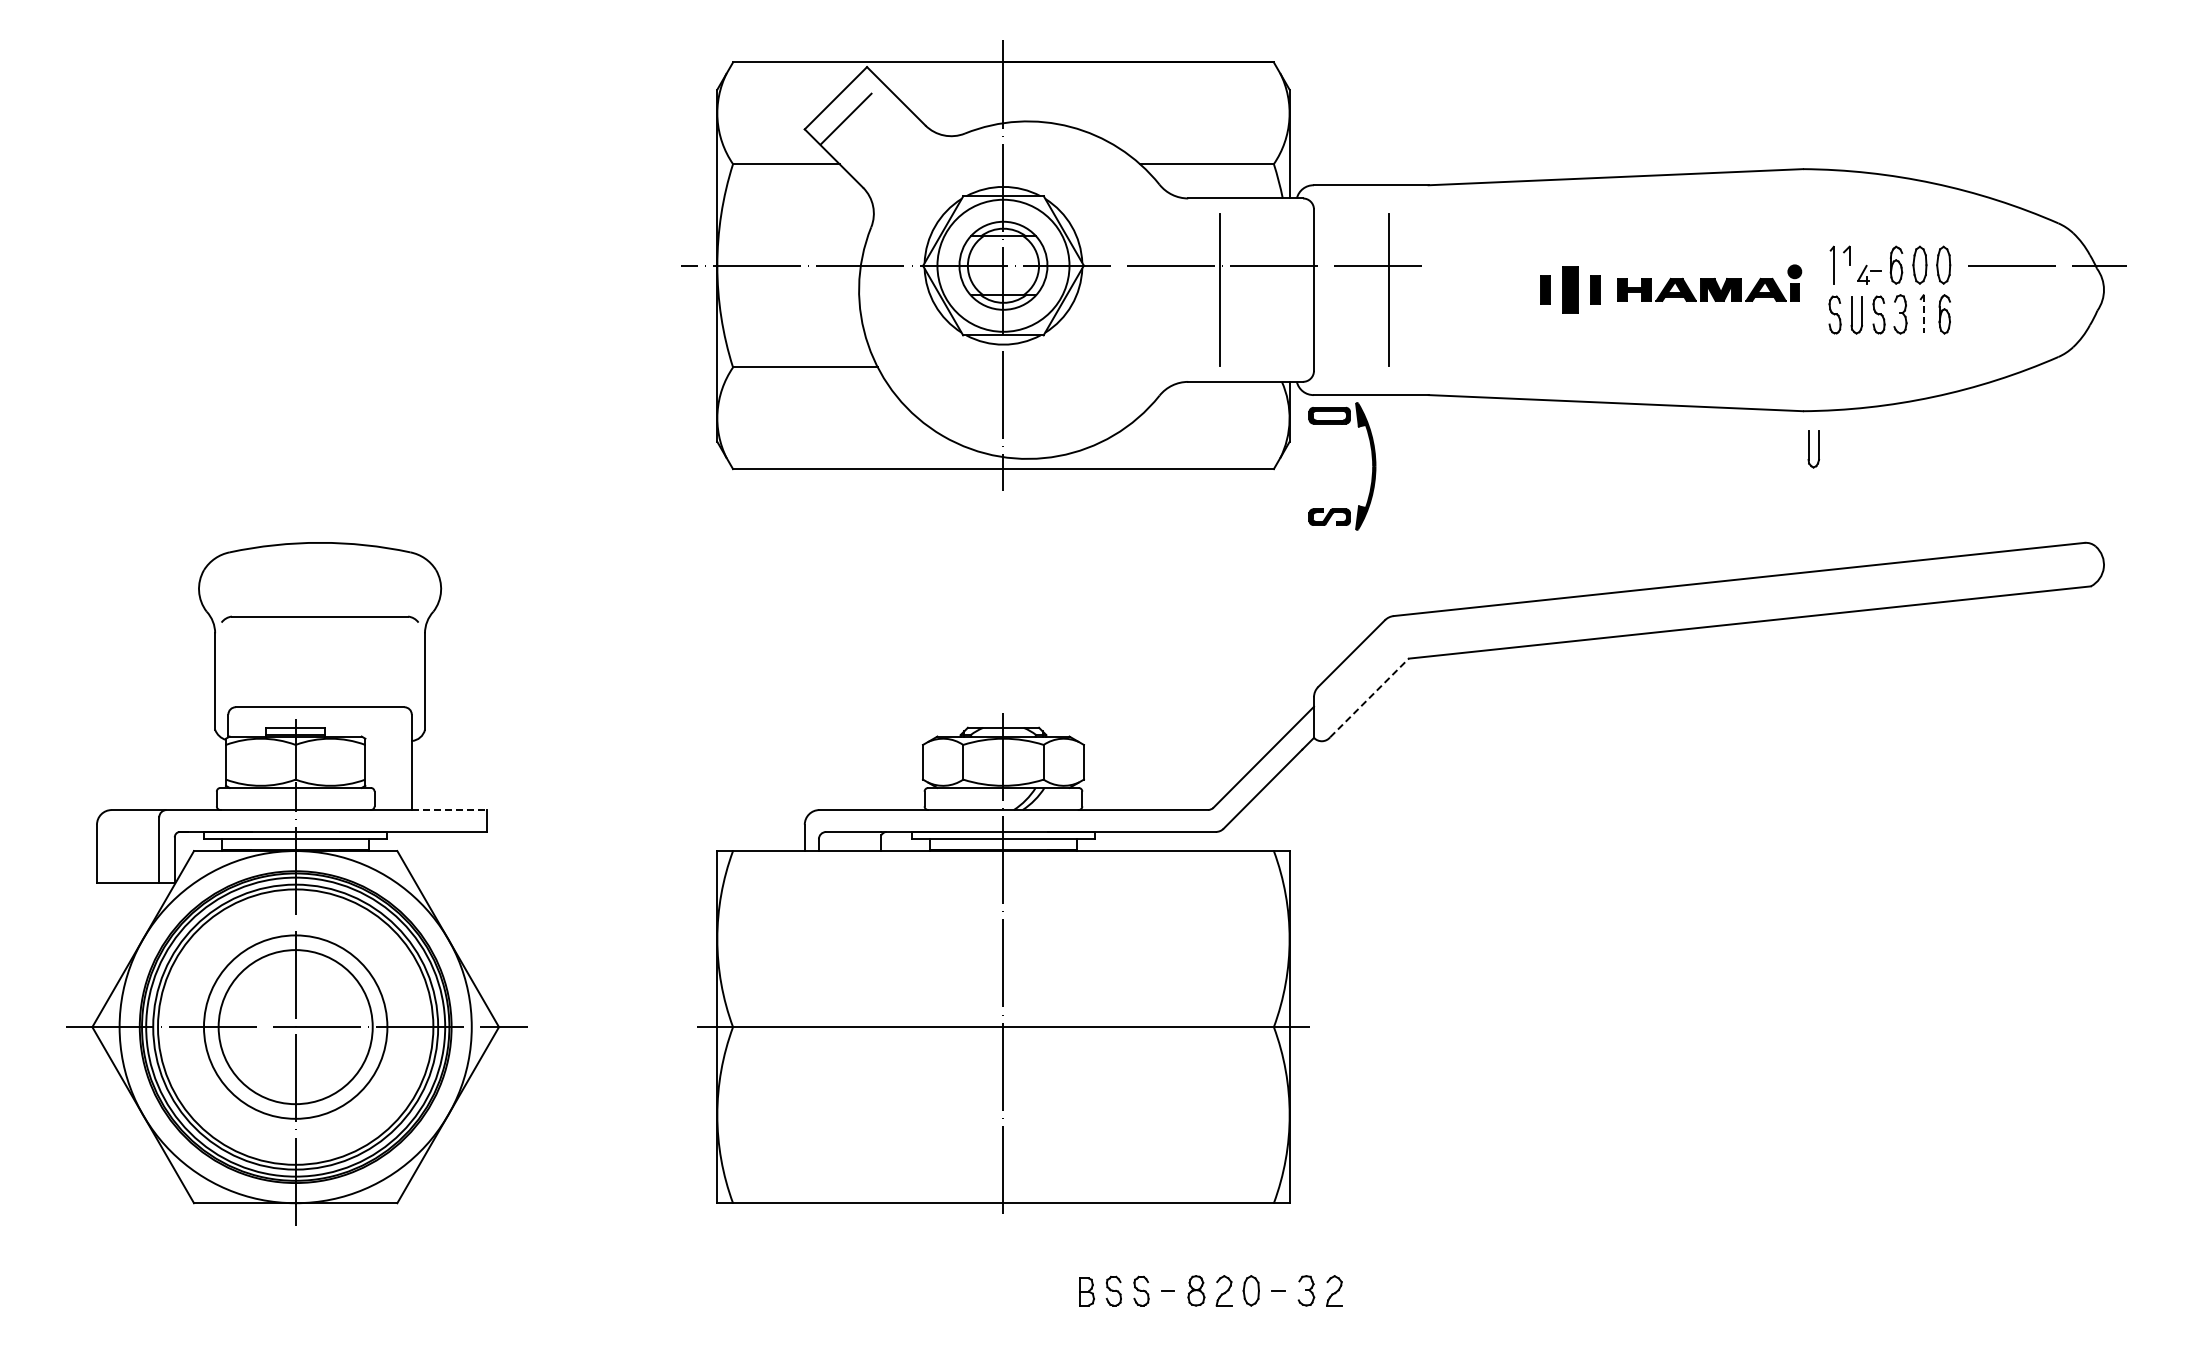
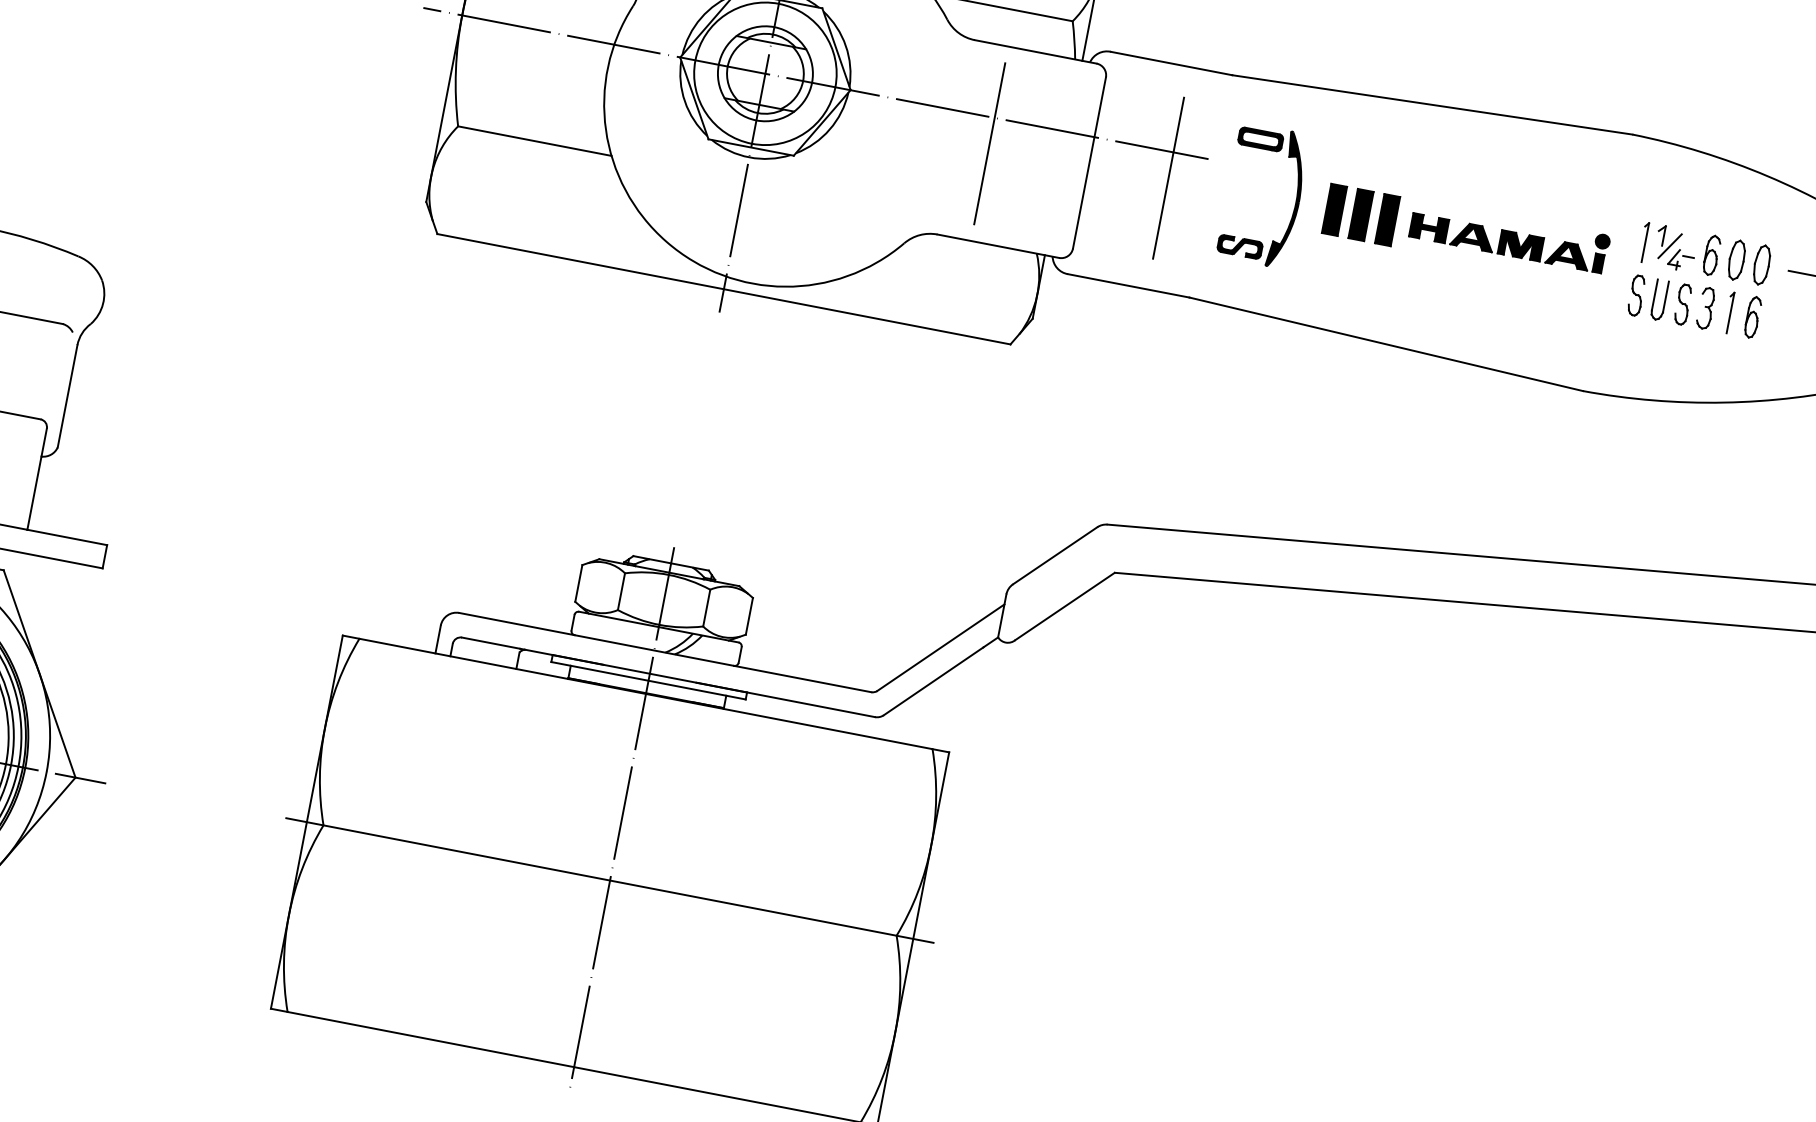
line: (1856, 263) -> (1669, 245), added
part: (1545, 289) -> (1334, 209), size x1.67
part: (1595, 289) -> (1387, 219), size x1.67
line: (1923, 314) -> (1730, 313), dashed -> solid
part: (1813, 449) -> (1586, 433), removed
part: (1372, 466) -> (1295, 201), moved
line: (1369, 697) -> (1065, 605), dashed -> solid
line: (449, 810) -> (67, 537), dashed -> solid

